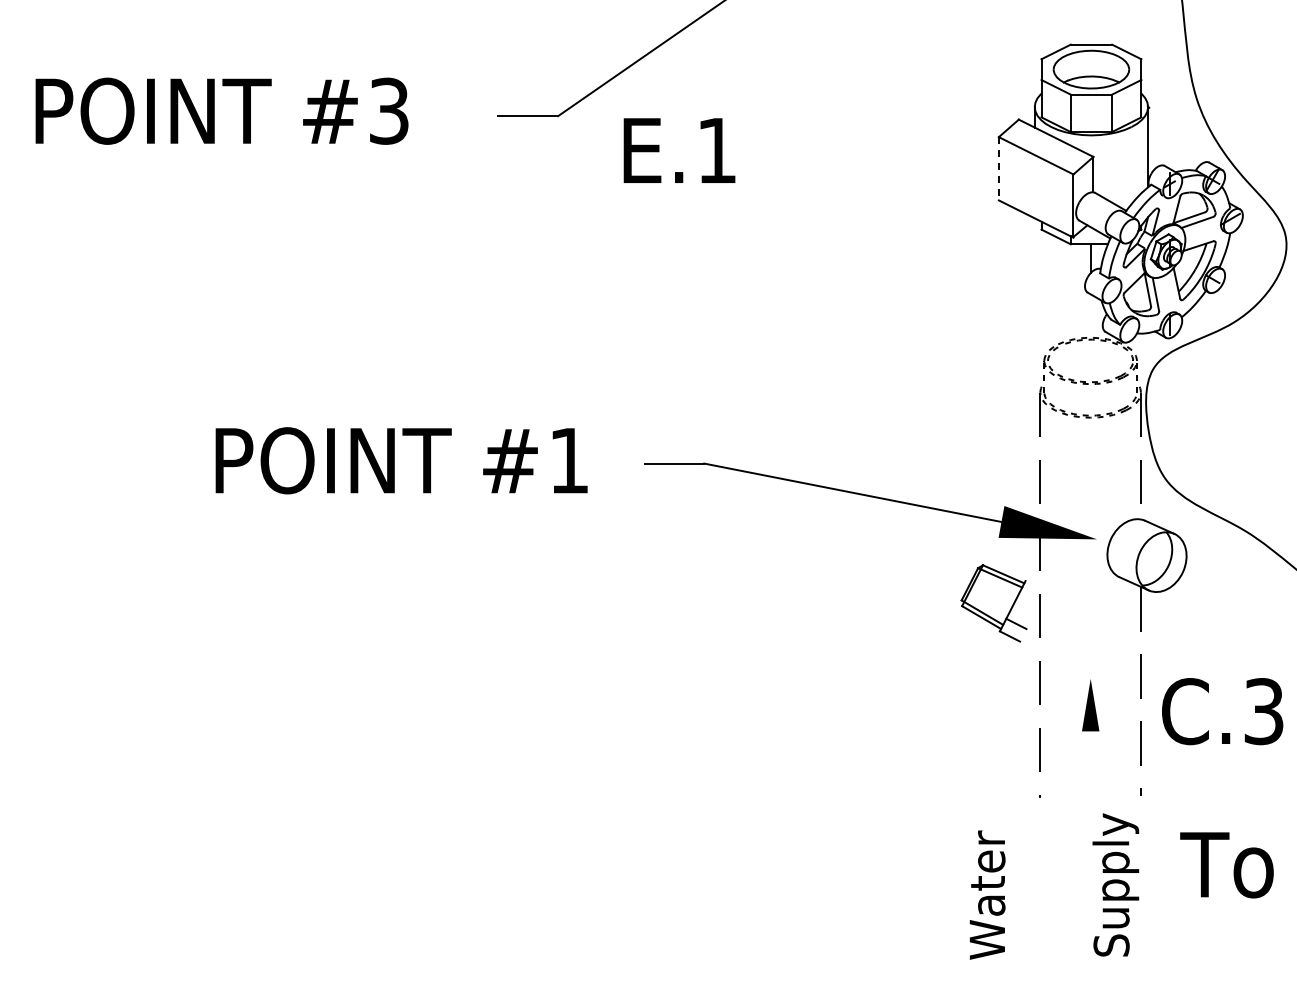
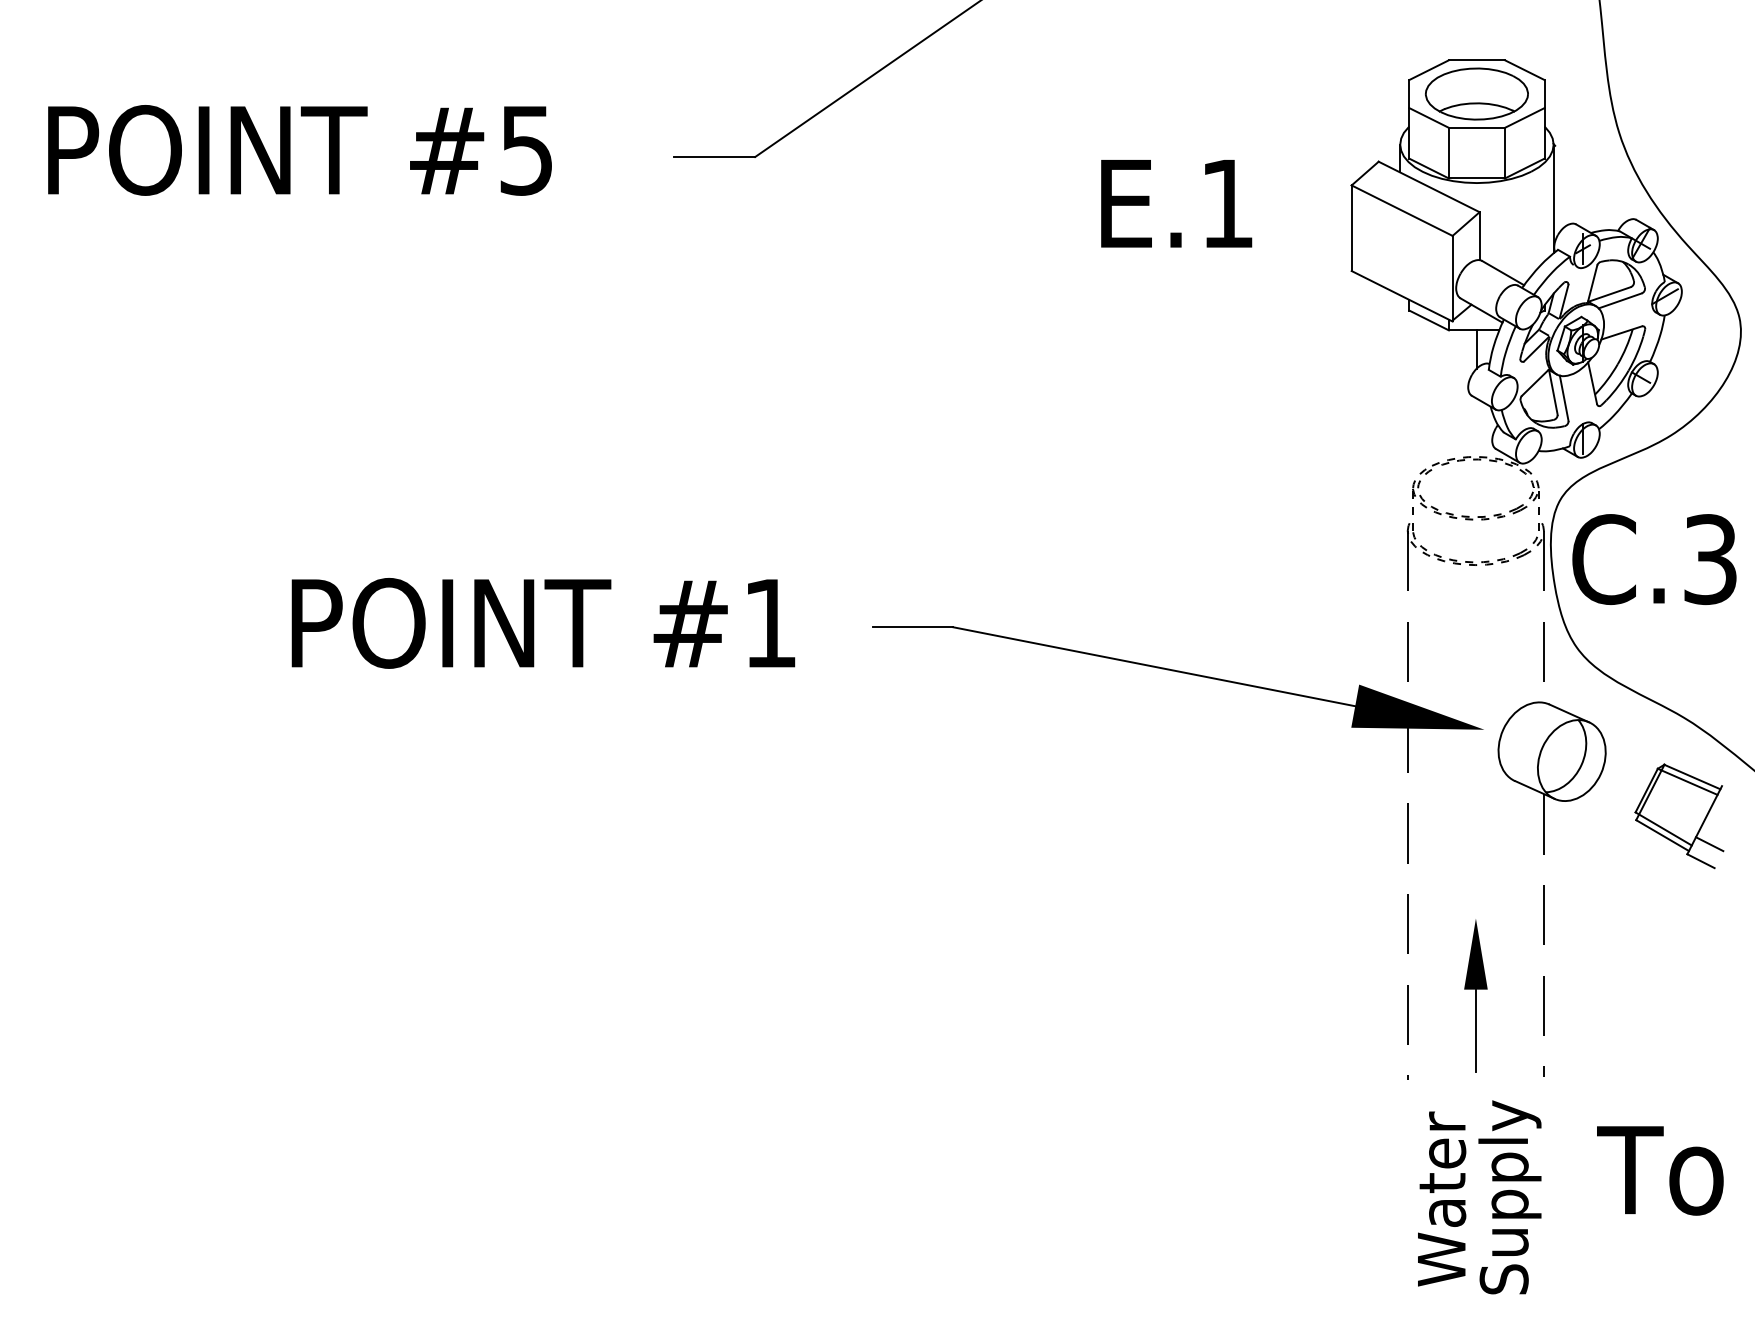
text: (389, 110) -> (526, 149), #3 -> #5
text: (679, 150) -> (1176, 203), moved
line: (998, 168) -> (1351, 227), dashed -> solid
part: (993, 603) -> (1678, 816), moved
text: (1222, 711) -> (1654, 559), moved
line: (1090, 761) -> (1475, 1030), added
text: (987, 894) -> (1441, 1198), moved

